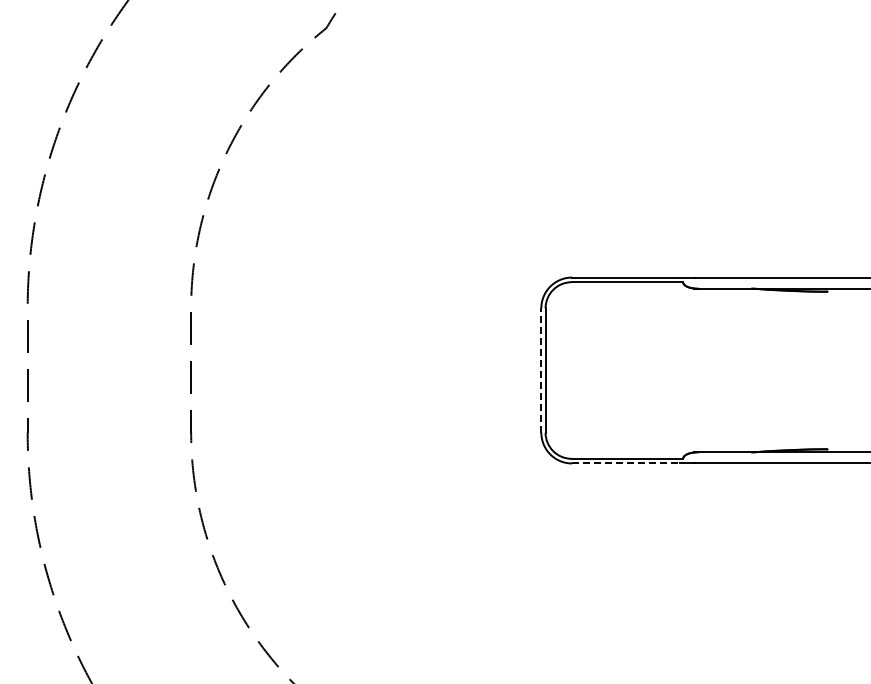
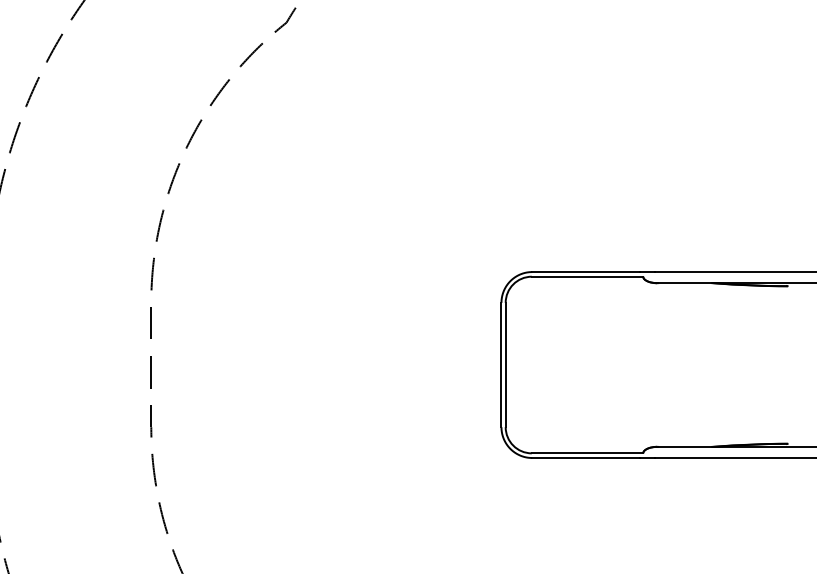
line: (541, 370) -> (501, 365), dashed -> solid
line: (626, 463) -> (586, 458), dashed -> solid

